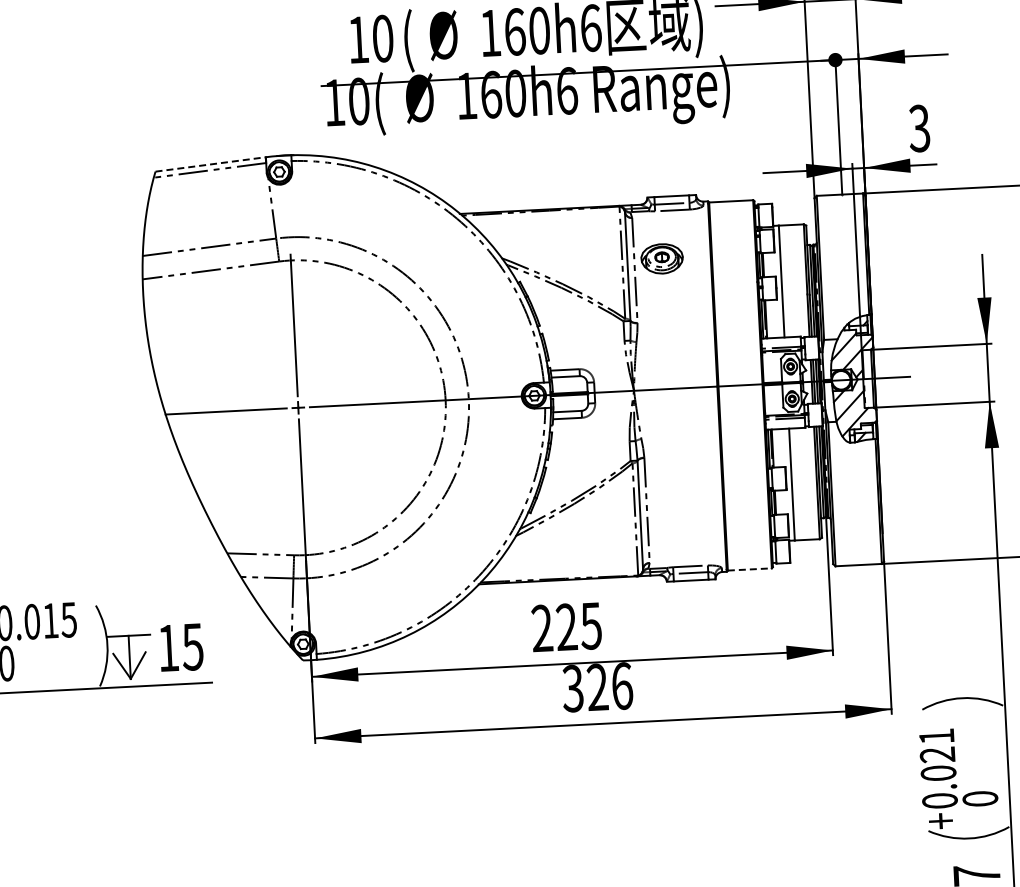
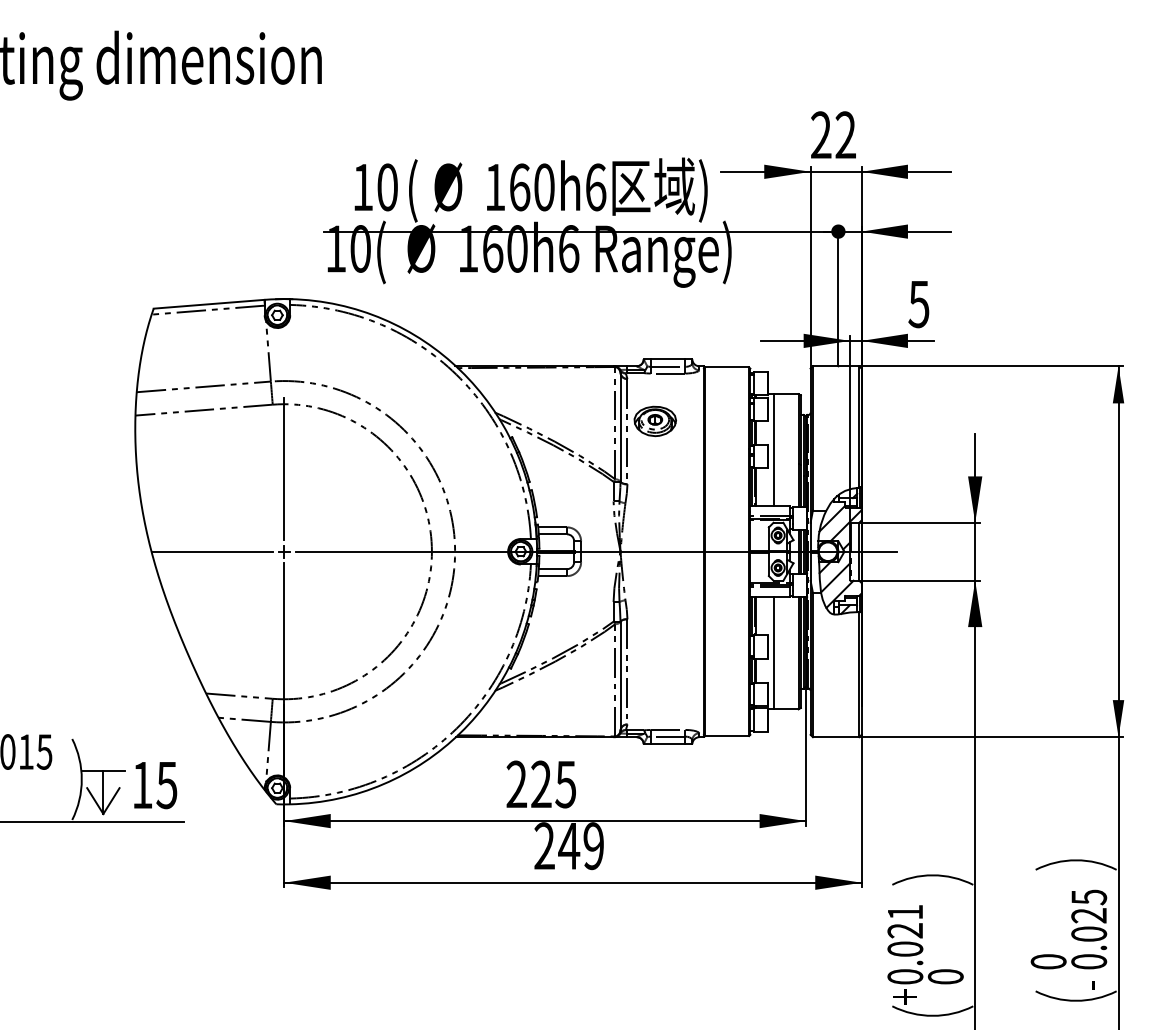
text: (919, 127) -> (918, 303), 3 -> 5
line: (211, 164) -> (209, 304), dashed -> solid
line: (750, 569) -> (727, 736), dashed -> solid
text: (597, 687) -> (569, 846), 326 -> 249

